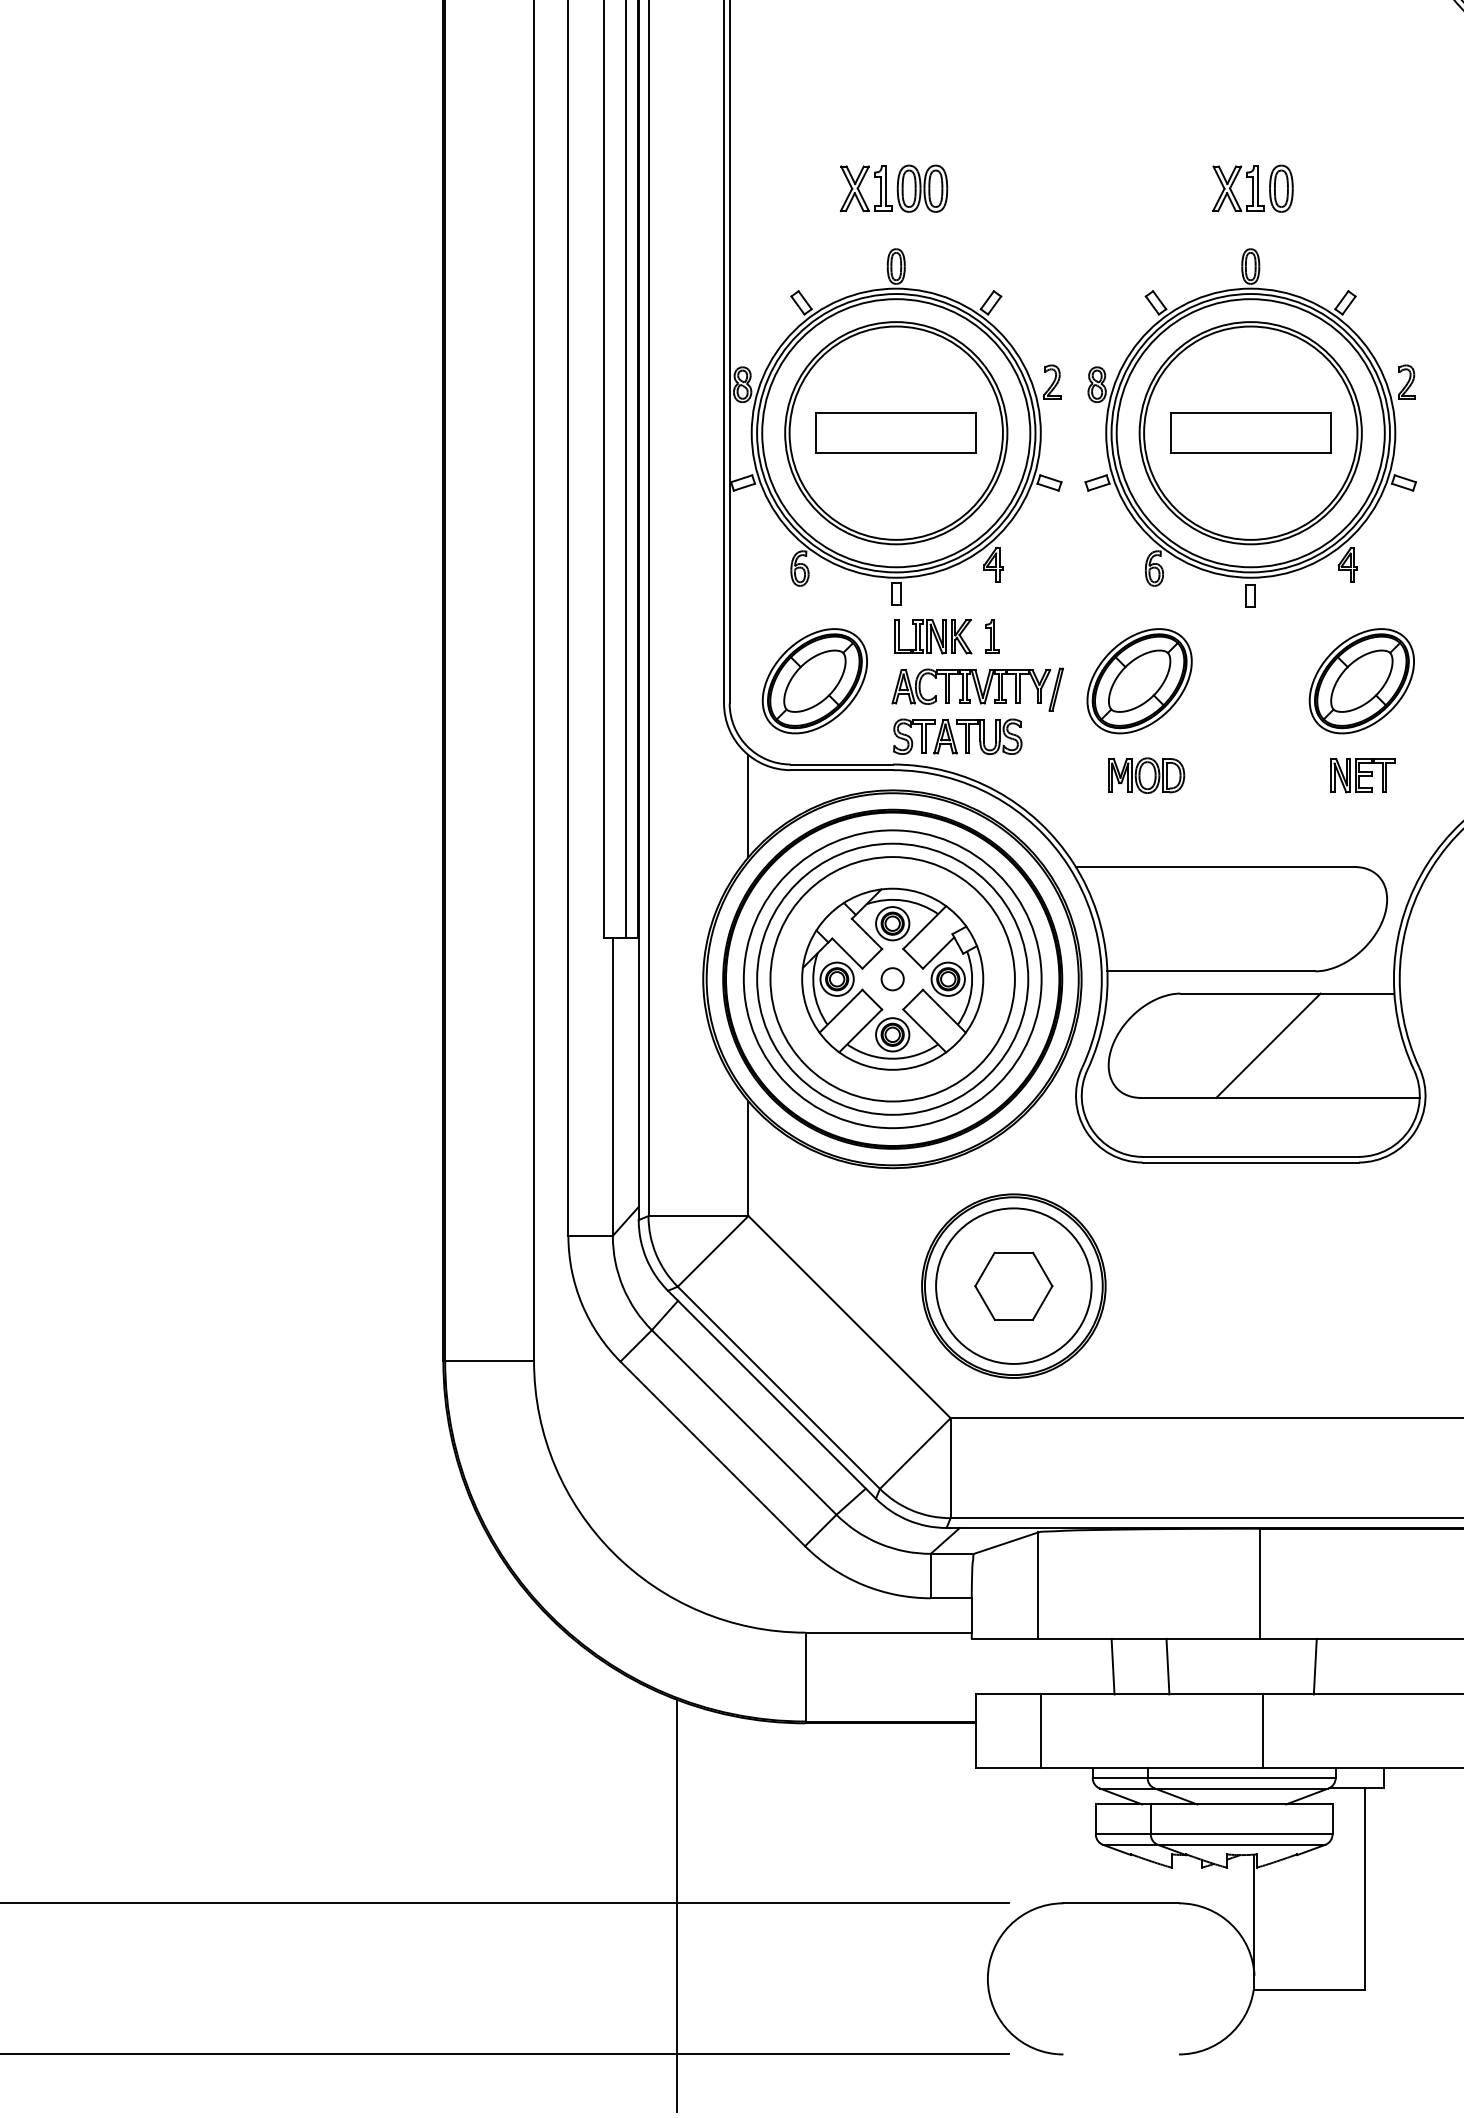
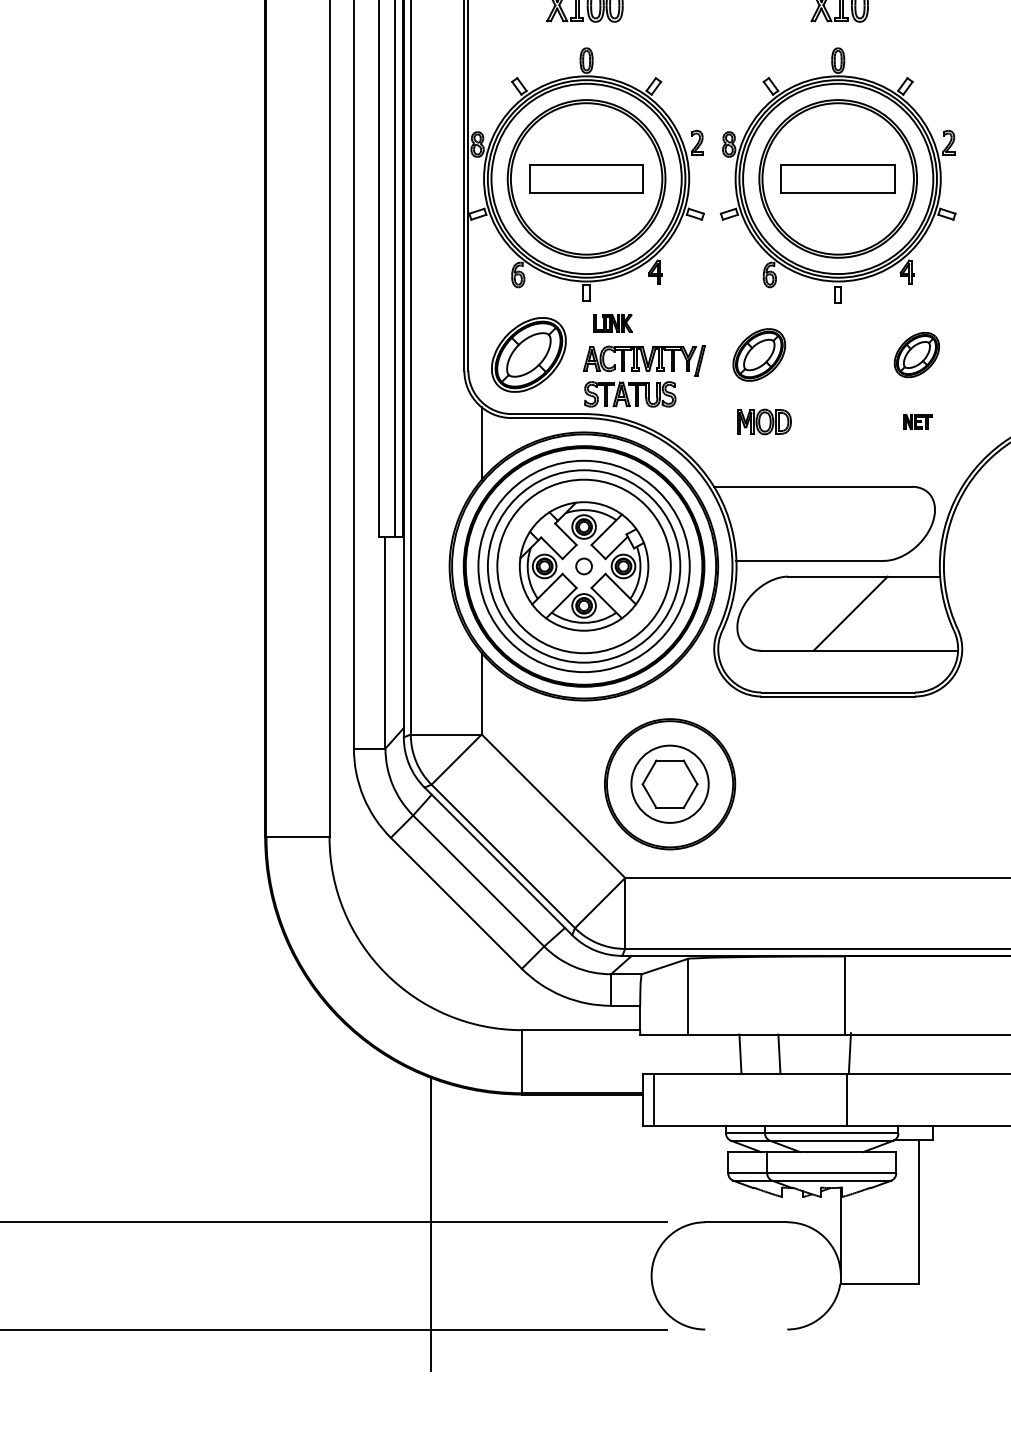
part: (933, 636) -> (613, 323), size x0.7
part: (992, 636) -> (654, 323), removed
part: (1139, 681) -> (759, 355), size x0.7
part: (1361, 681) -> (916, 355), size x0.6
part: (1362, 775) -> (917, 421), size x0.6
circle: (1013, 1285) -> (669, 783), size x0.7
line: (1314, 1666) -> (849, 1052), moved
line: (1040, 1730) -> (653, 1099), moved

